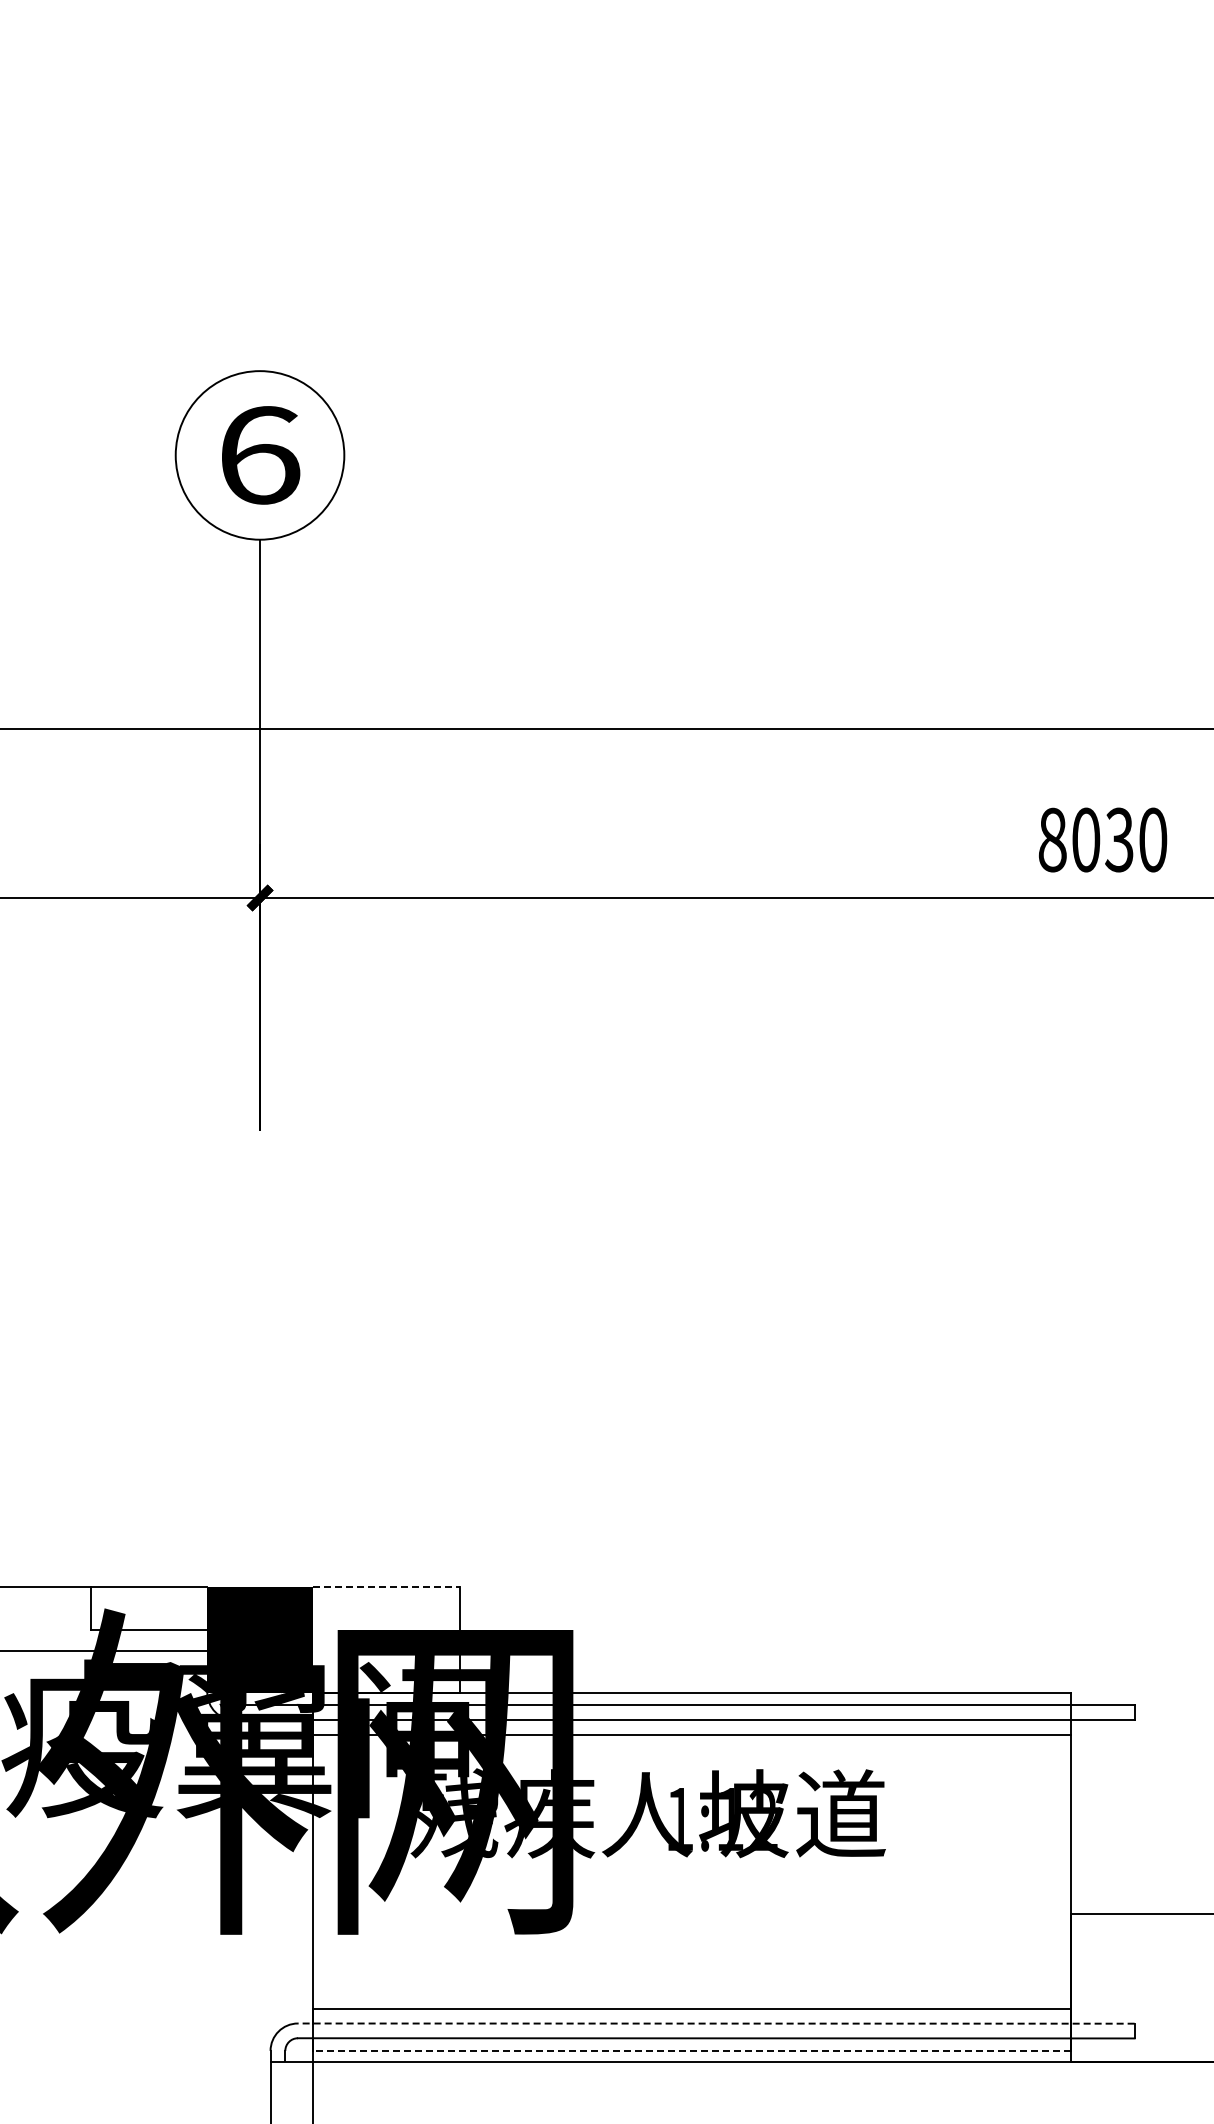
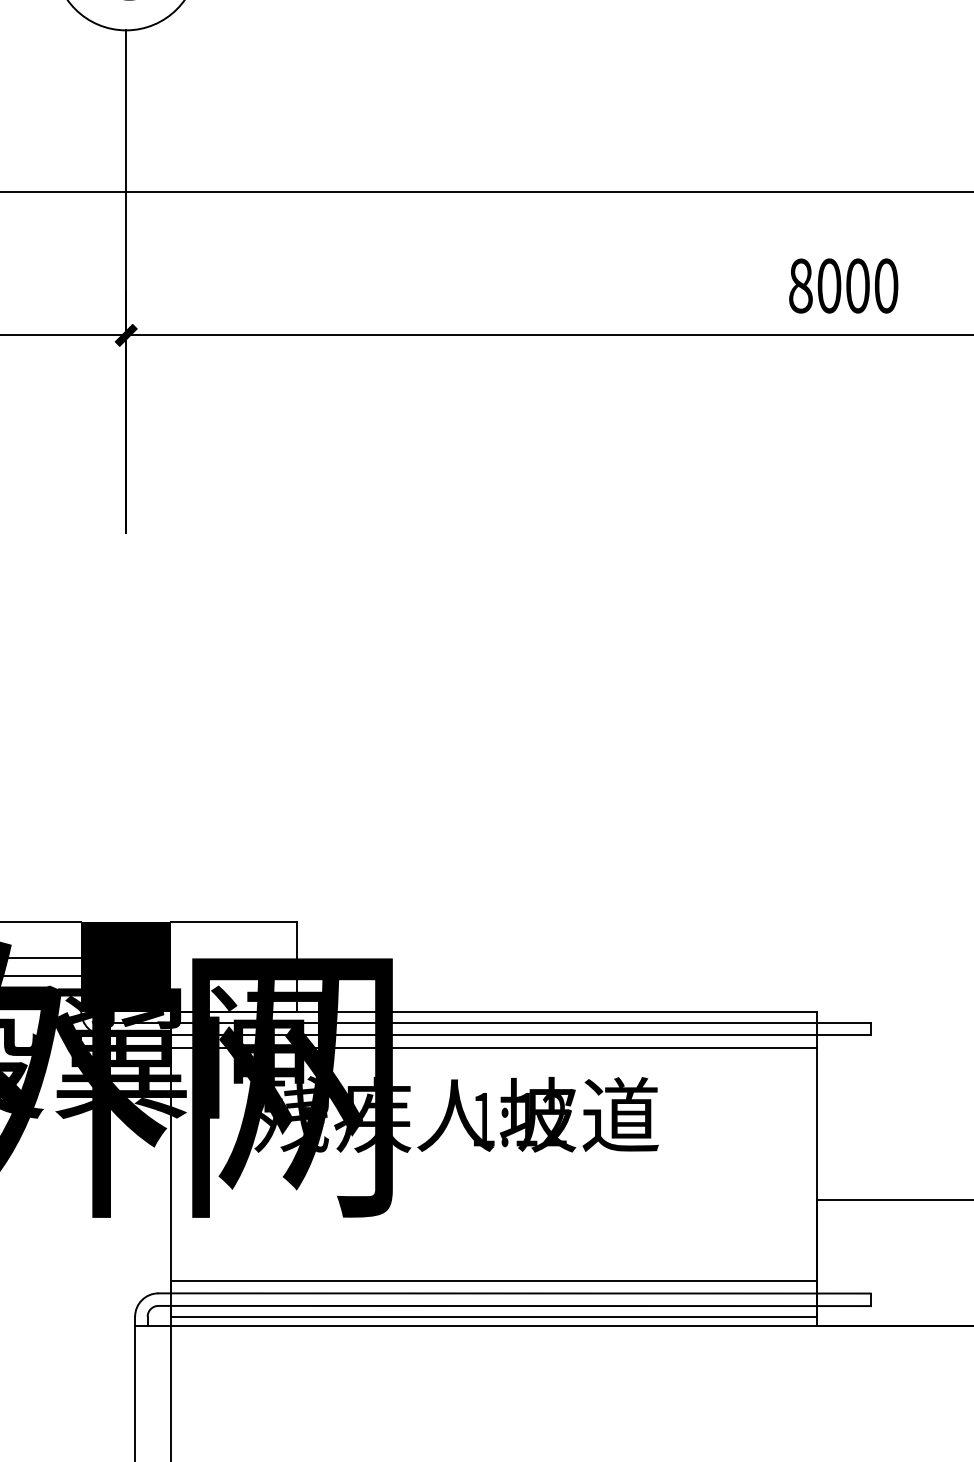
text: (1119, 839) -> (857, 285), 8030 -> 8000
line: (386, 1587) -> (233, 922), dashed -> solid
line: (715, 2023) -> (513, 1293), dashed -> solid
line: (691, 2051) -> (493, 1317), dashed -> solid

